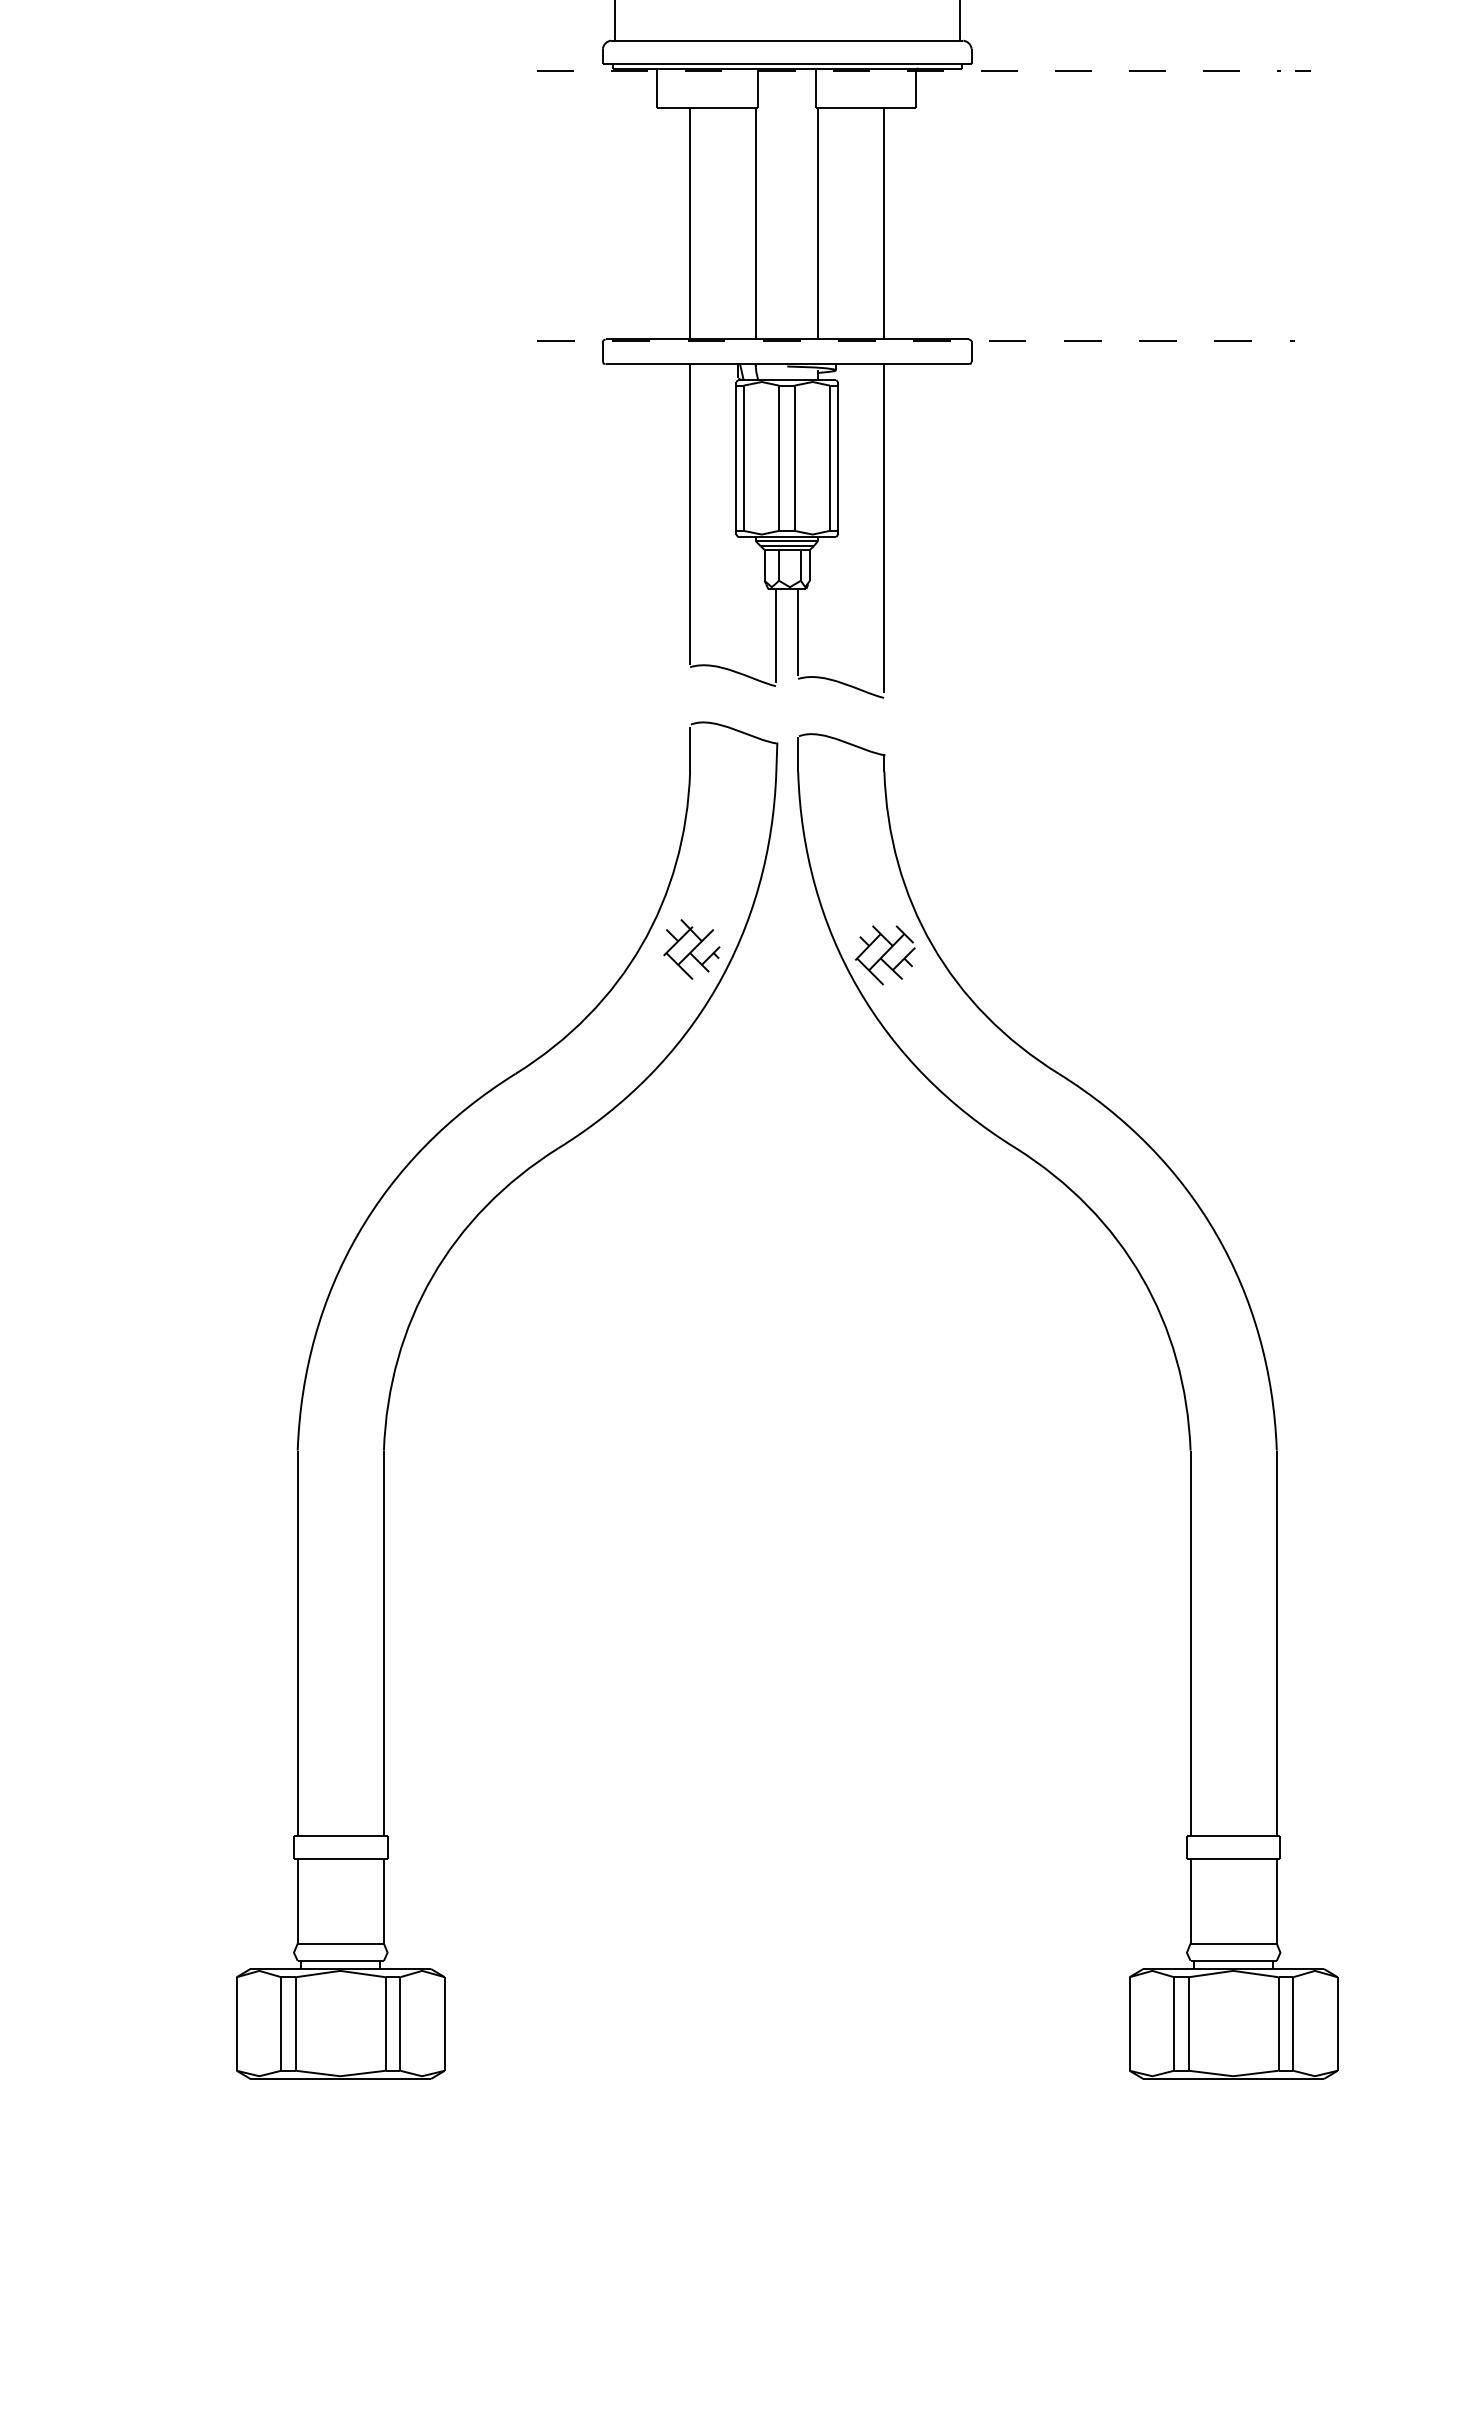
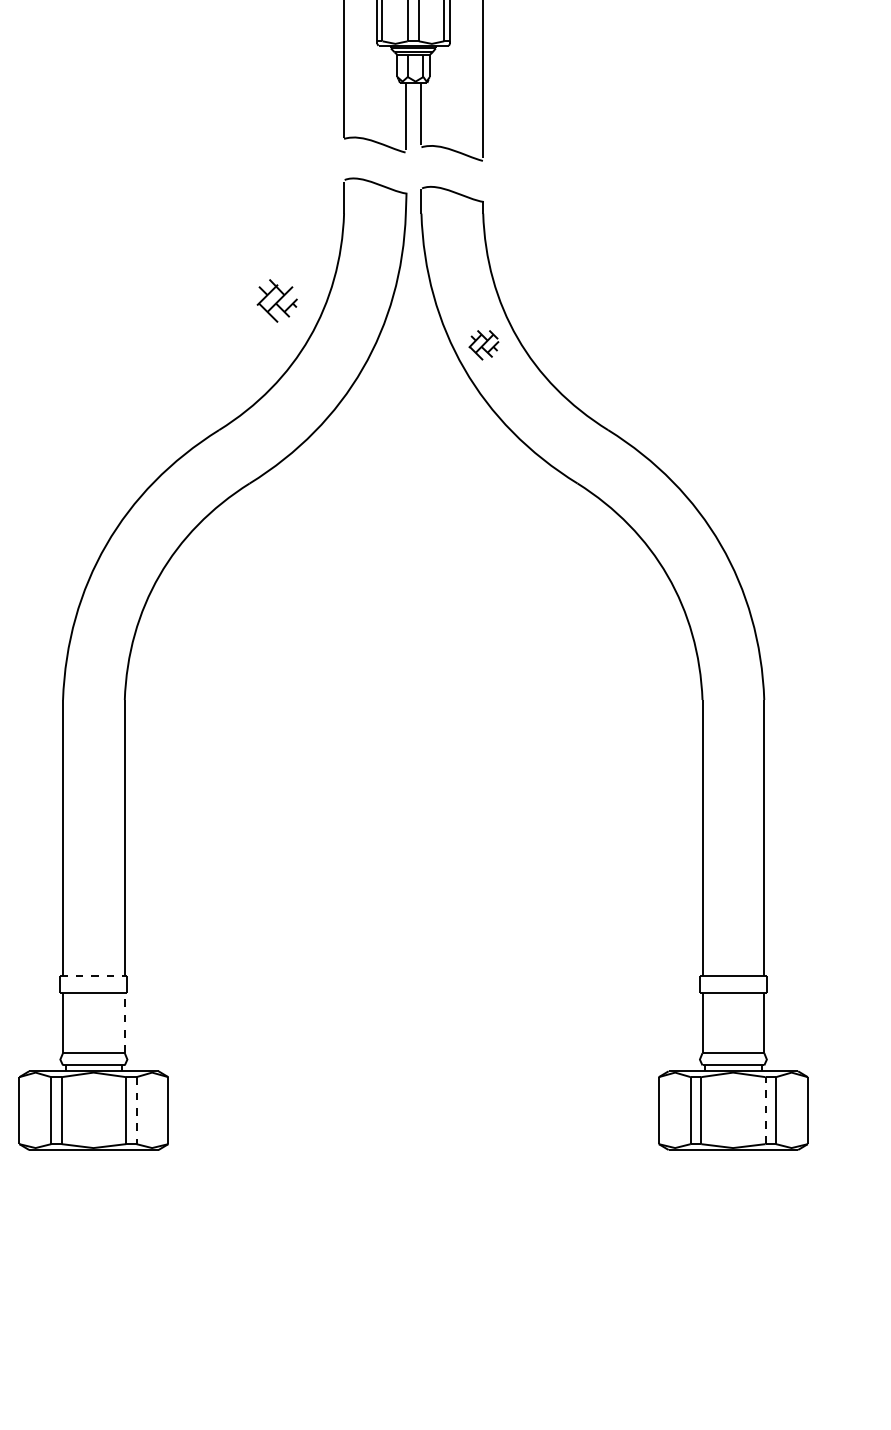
part: (691, 949) -> (277, 300), moved
part: (885, 955) -> (484, 345), size x0.7
line: (340, 1835) -> (93, 975), solid -> dashed
line: (383, 1900) -> (124, 1022), solid -> dashed
line: (400, 2024) -> (136, 1111), solid -> dashed
line: (1278, 2024) -> (765, 1111), solid -> dashed

